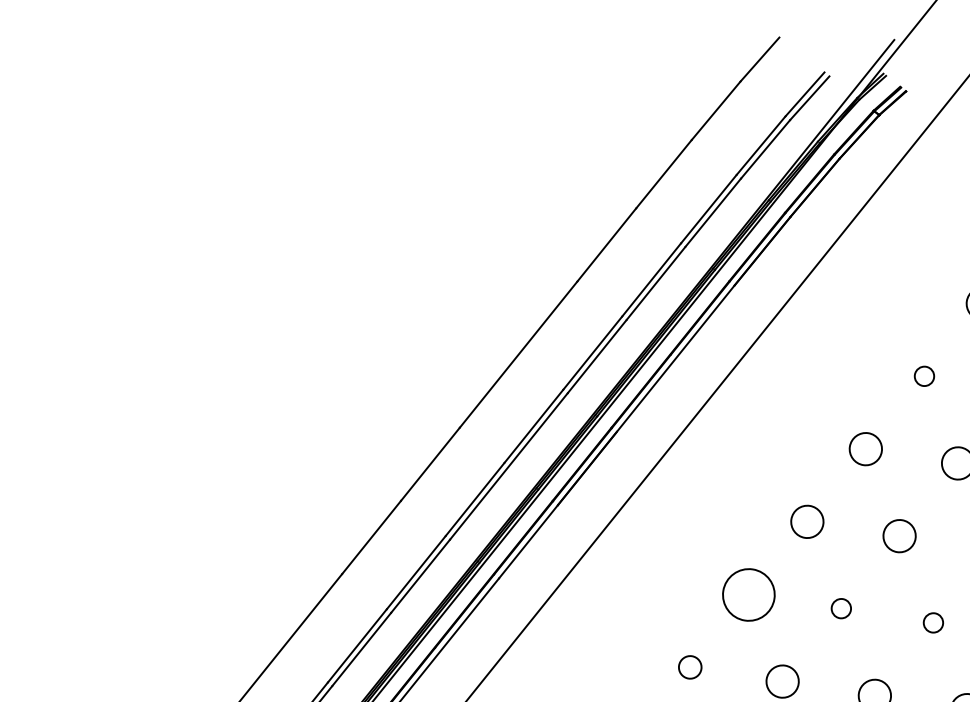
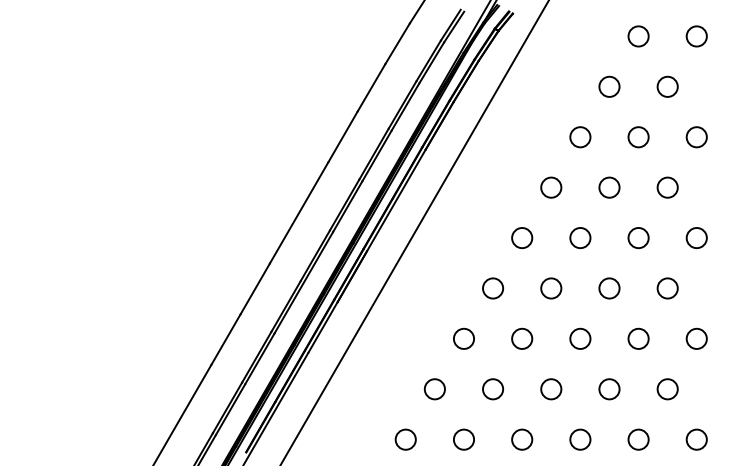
circle: (924, 376) -> (551, 187), size x1.67
circle: (748, 593) -> (463, 338), size x0.62
circle: (841, 608) -> (522, 338), size x1.67
circle: (933, 622) -> (580, 338), size x1.67
circle: (689, 667) -> (434, 389), size x1.43

